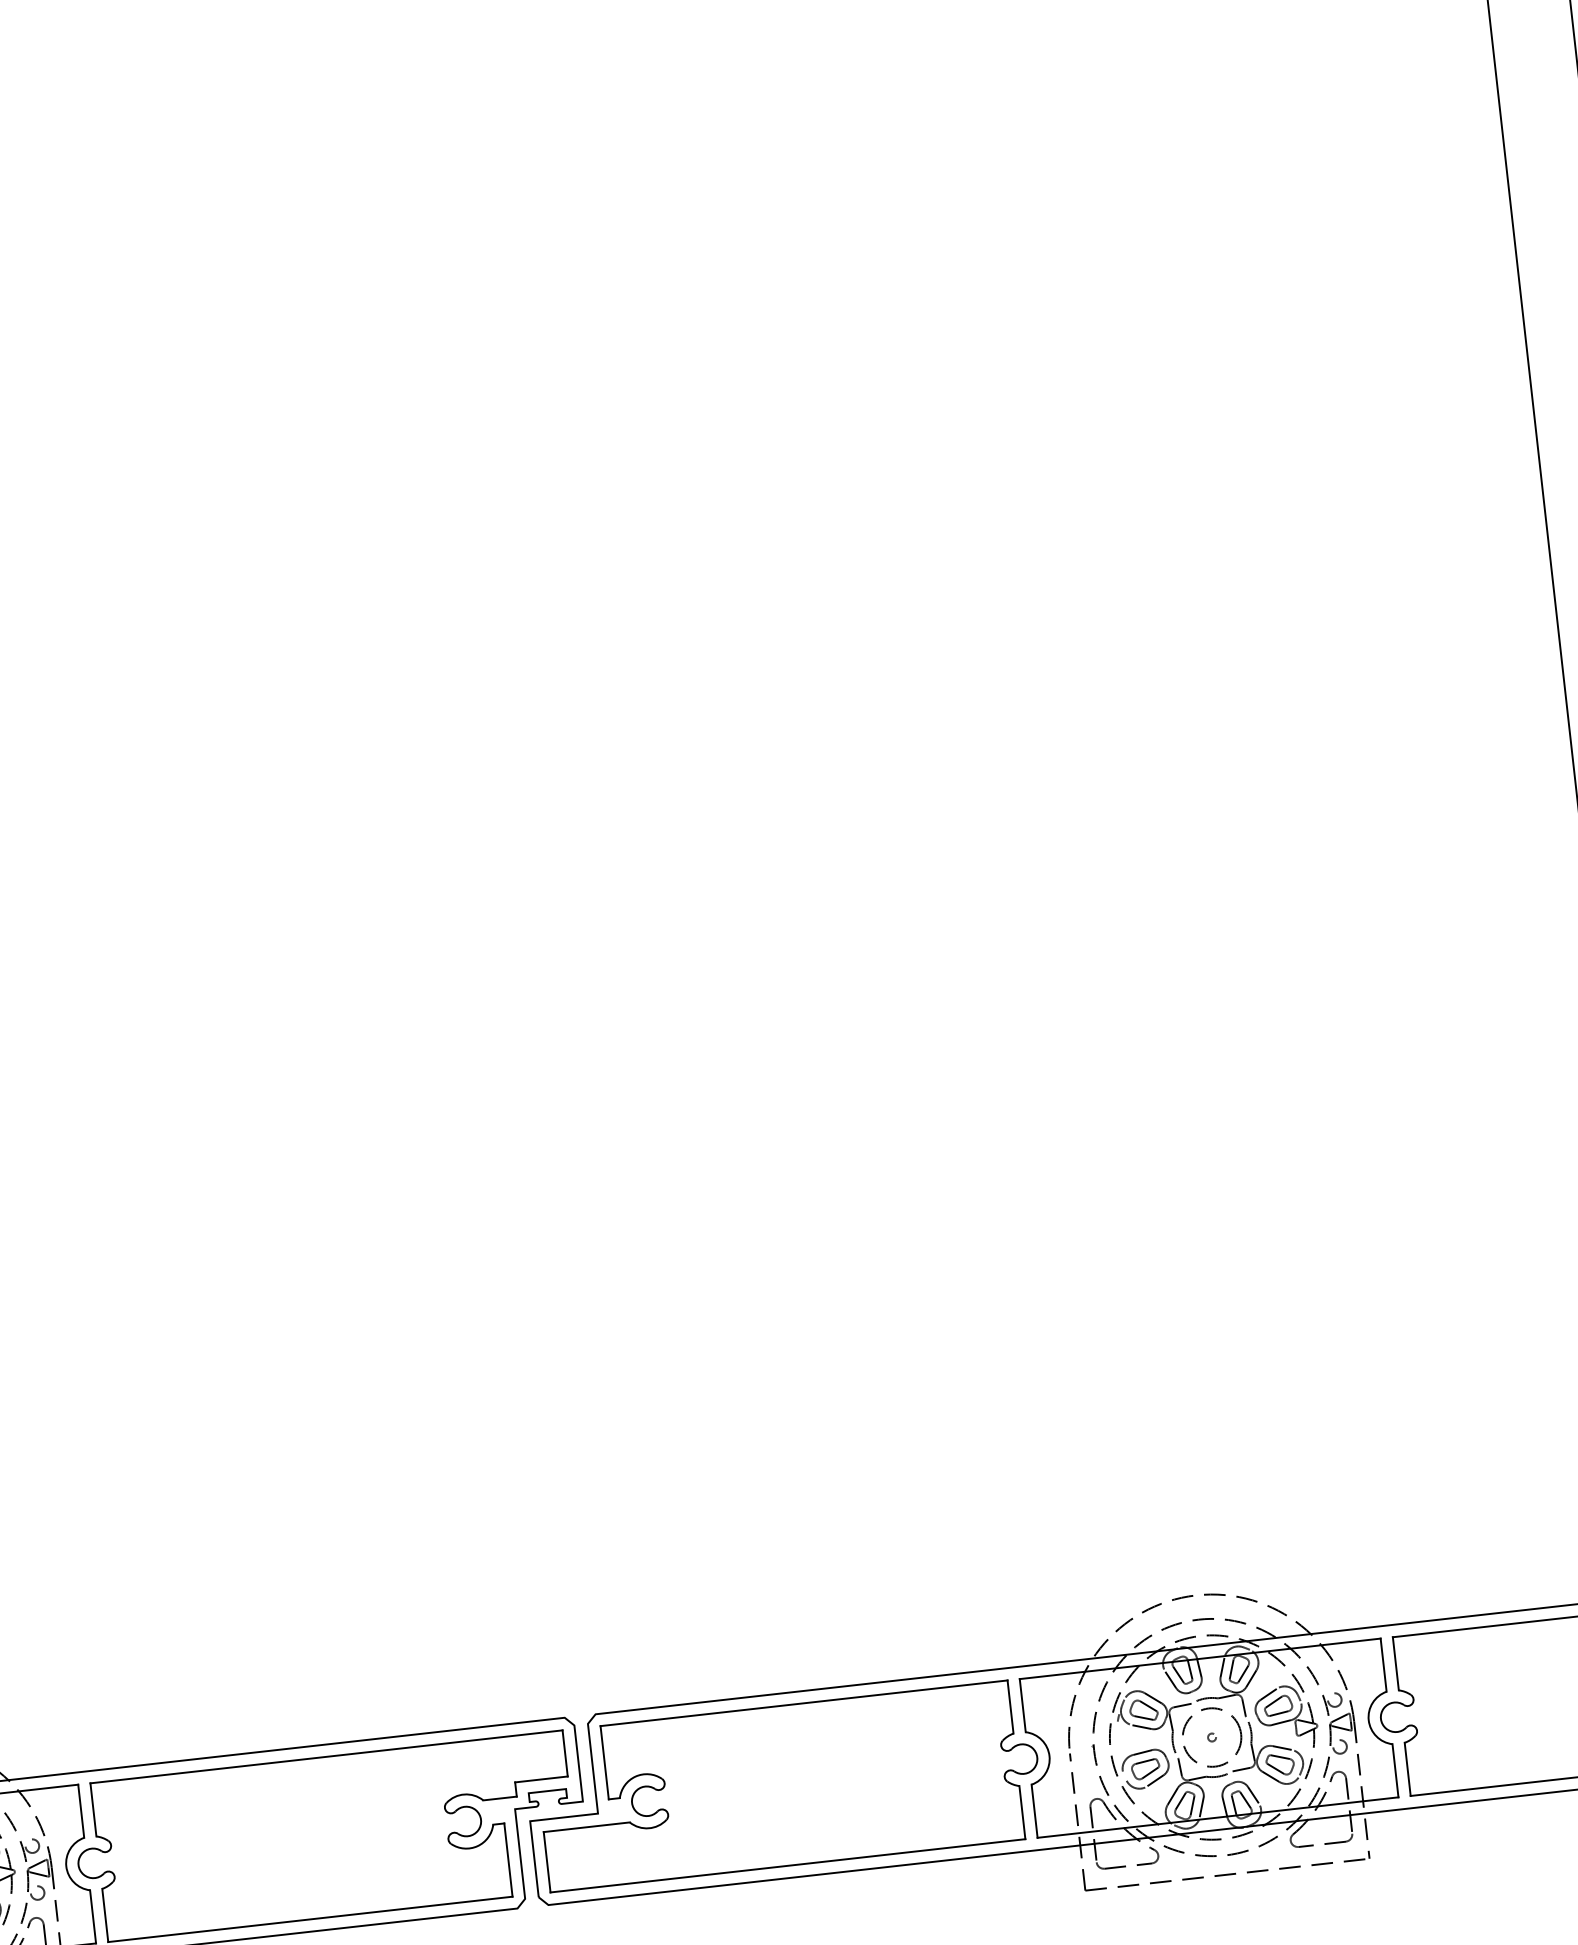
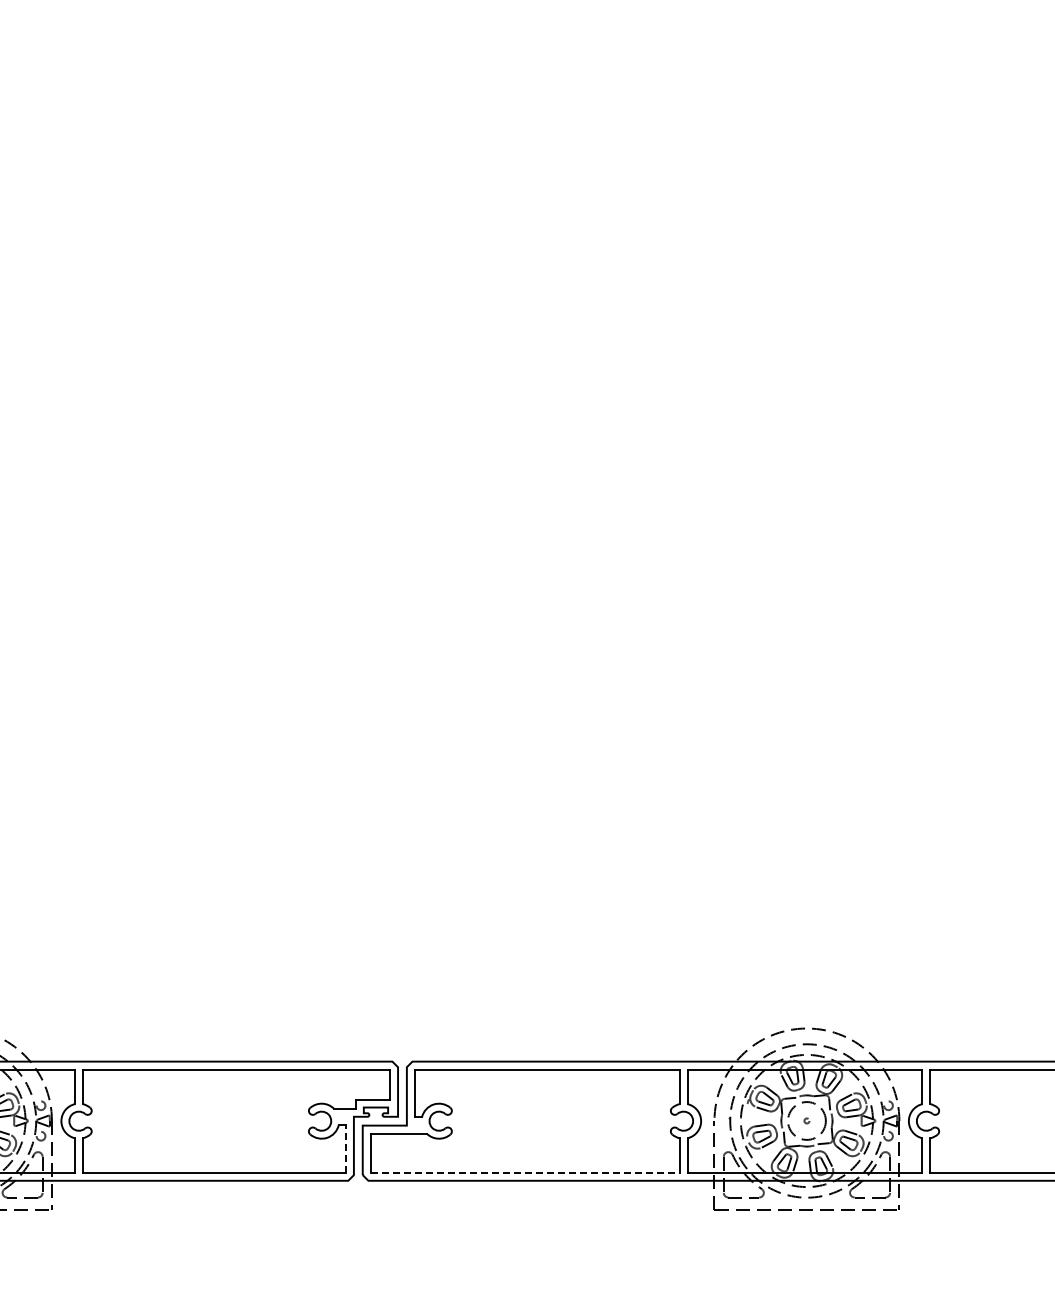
line: (507, 1860) -> (345, 1149), solid -> dashed
line: (788, 1865) -> (525, 1172), solid -> dashed

